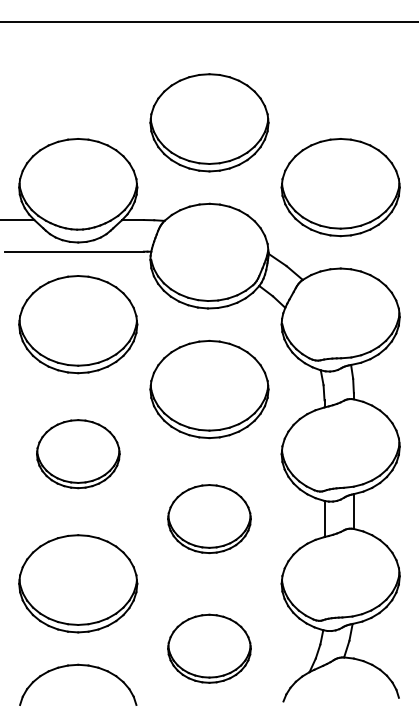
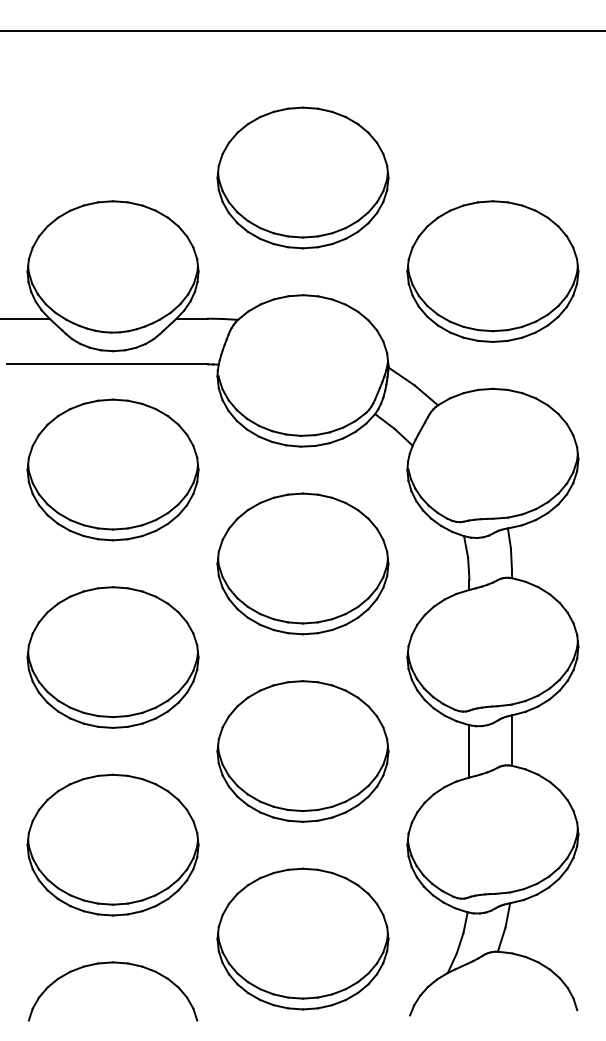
part: (78, 453) -> (113, 656), size x1.43
part: (209, 518) -> (303, 750), size x1.43
part: (209, 648) -> (303, 938), size x1.43

